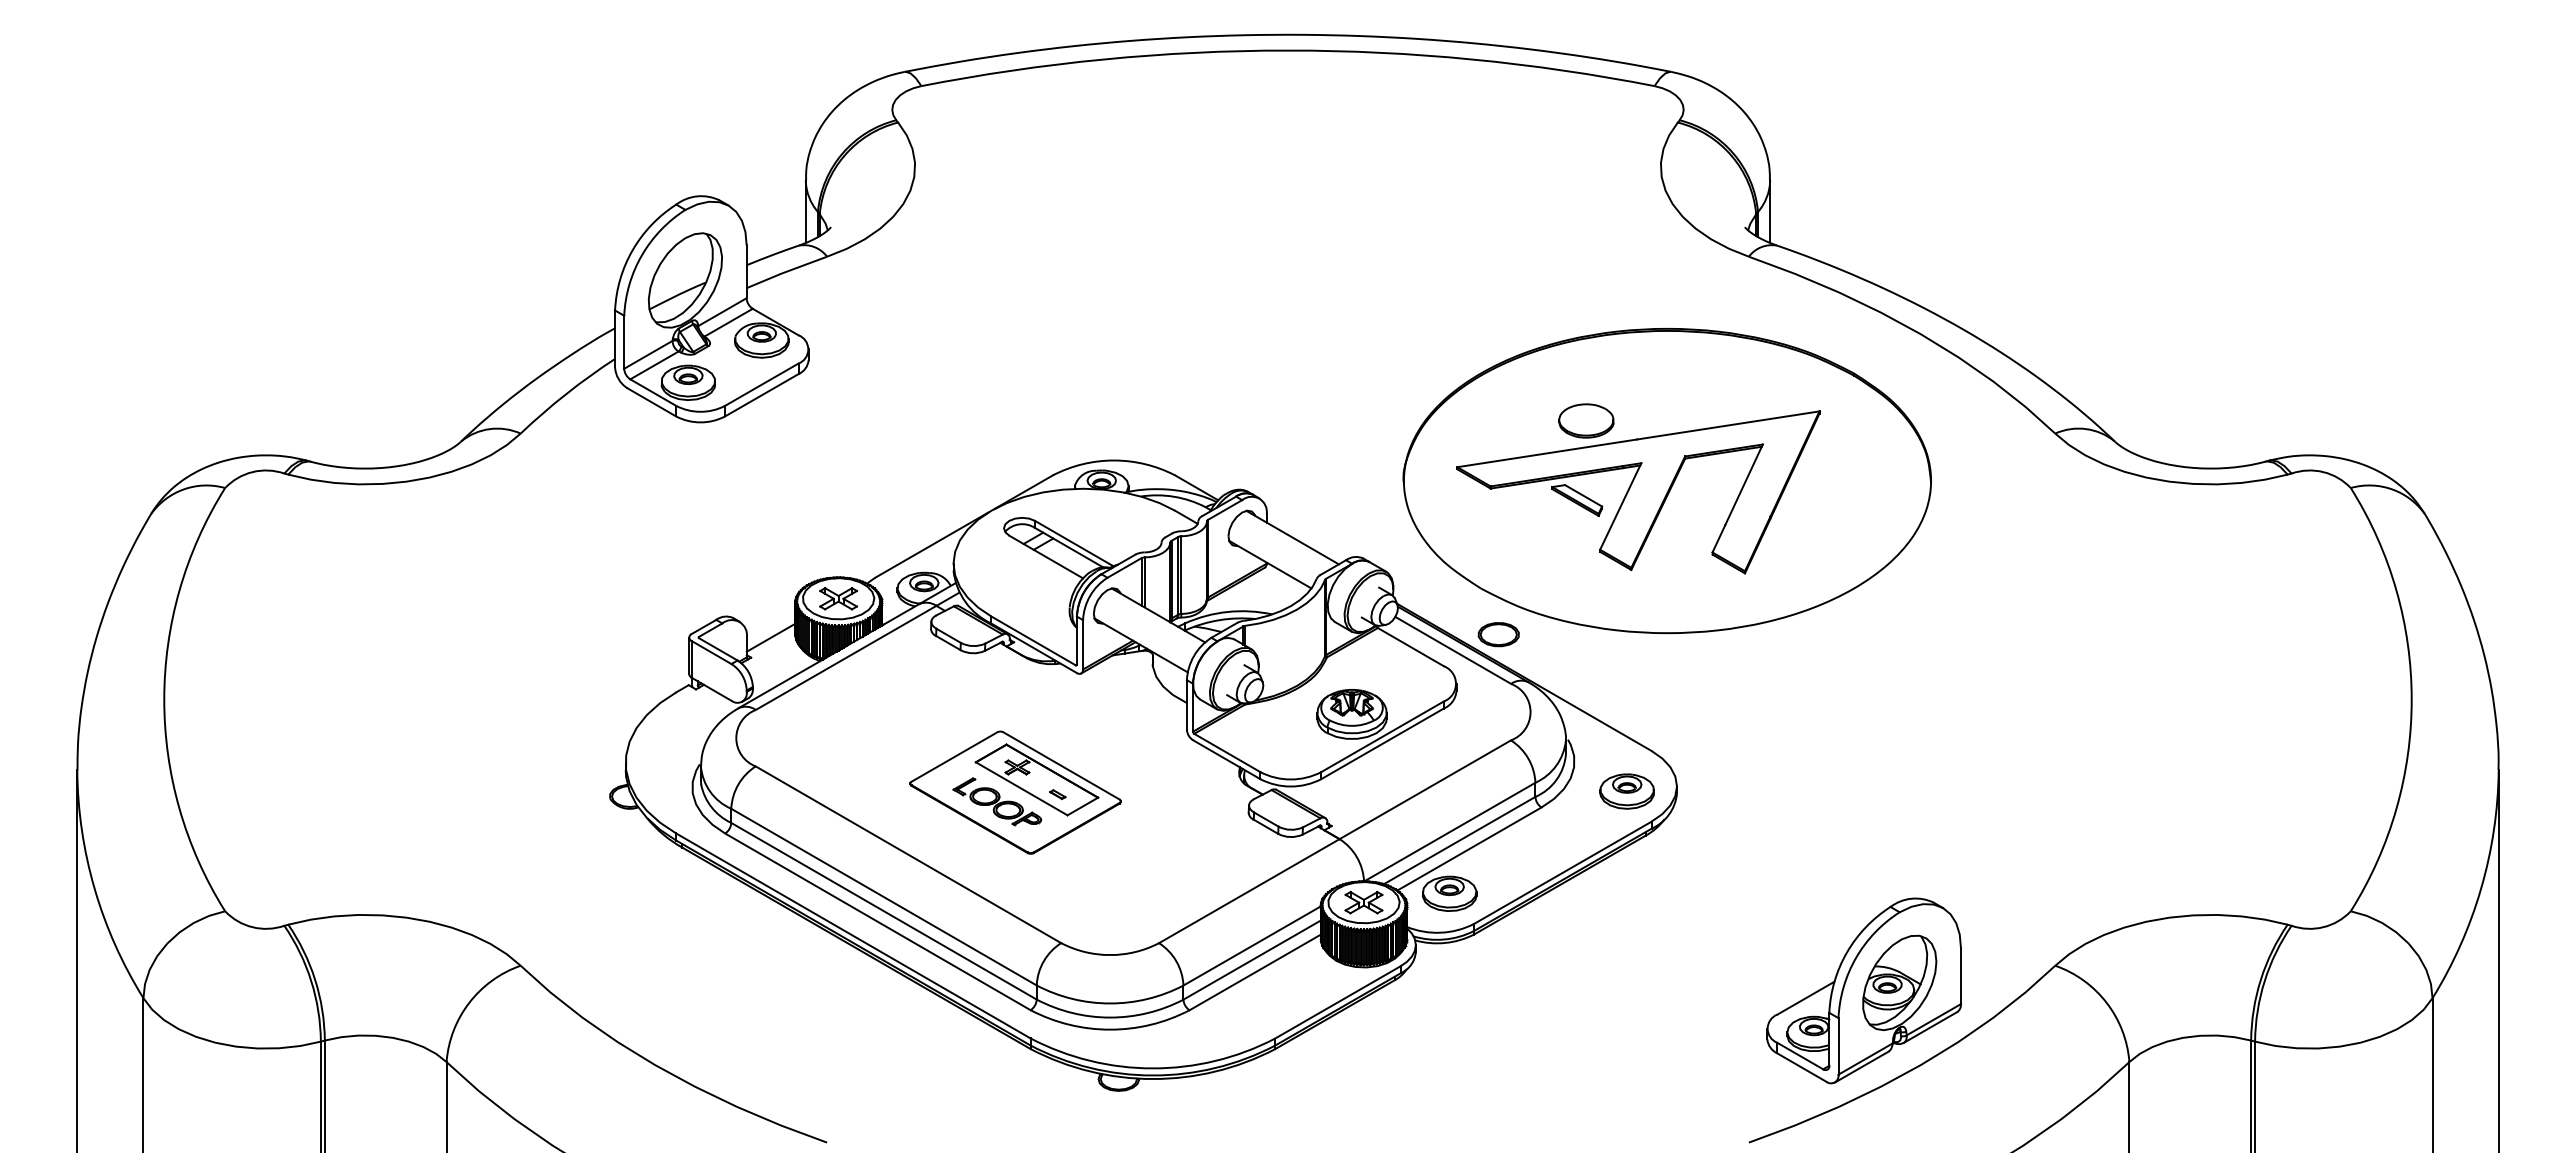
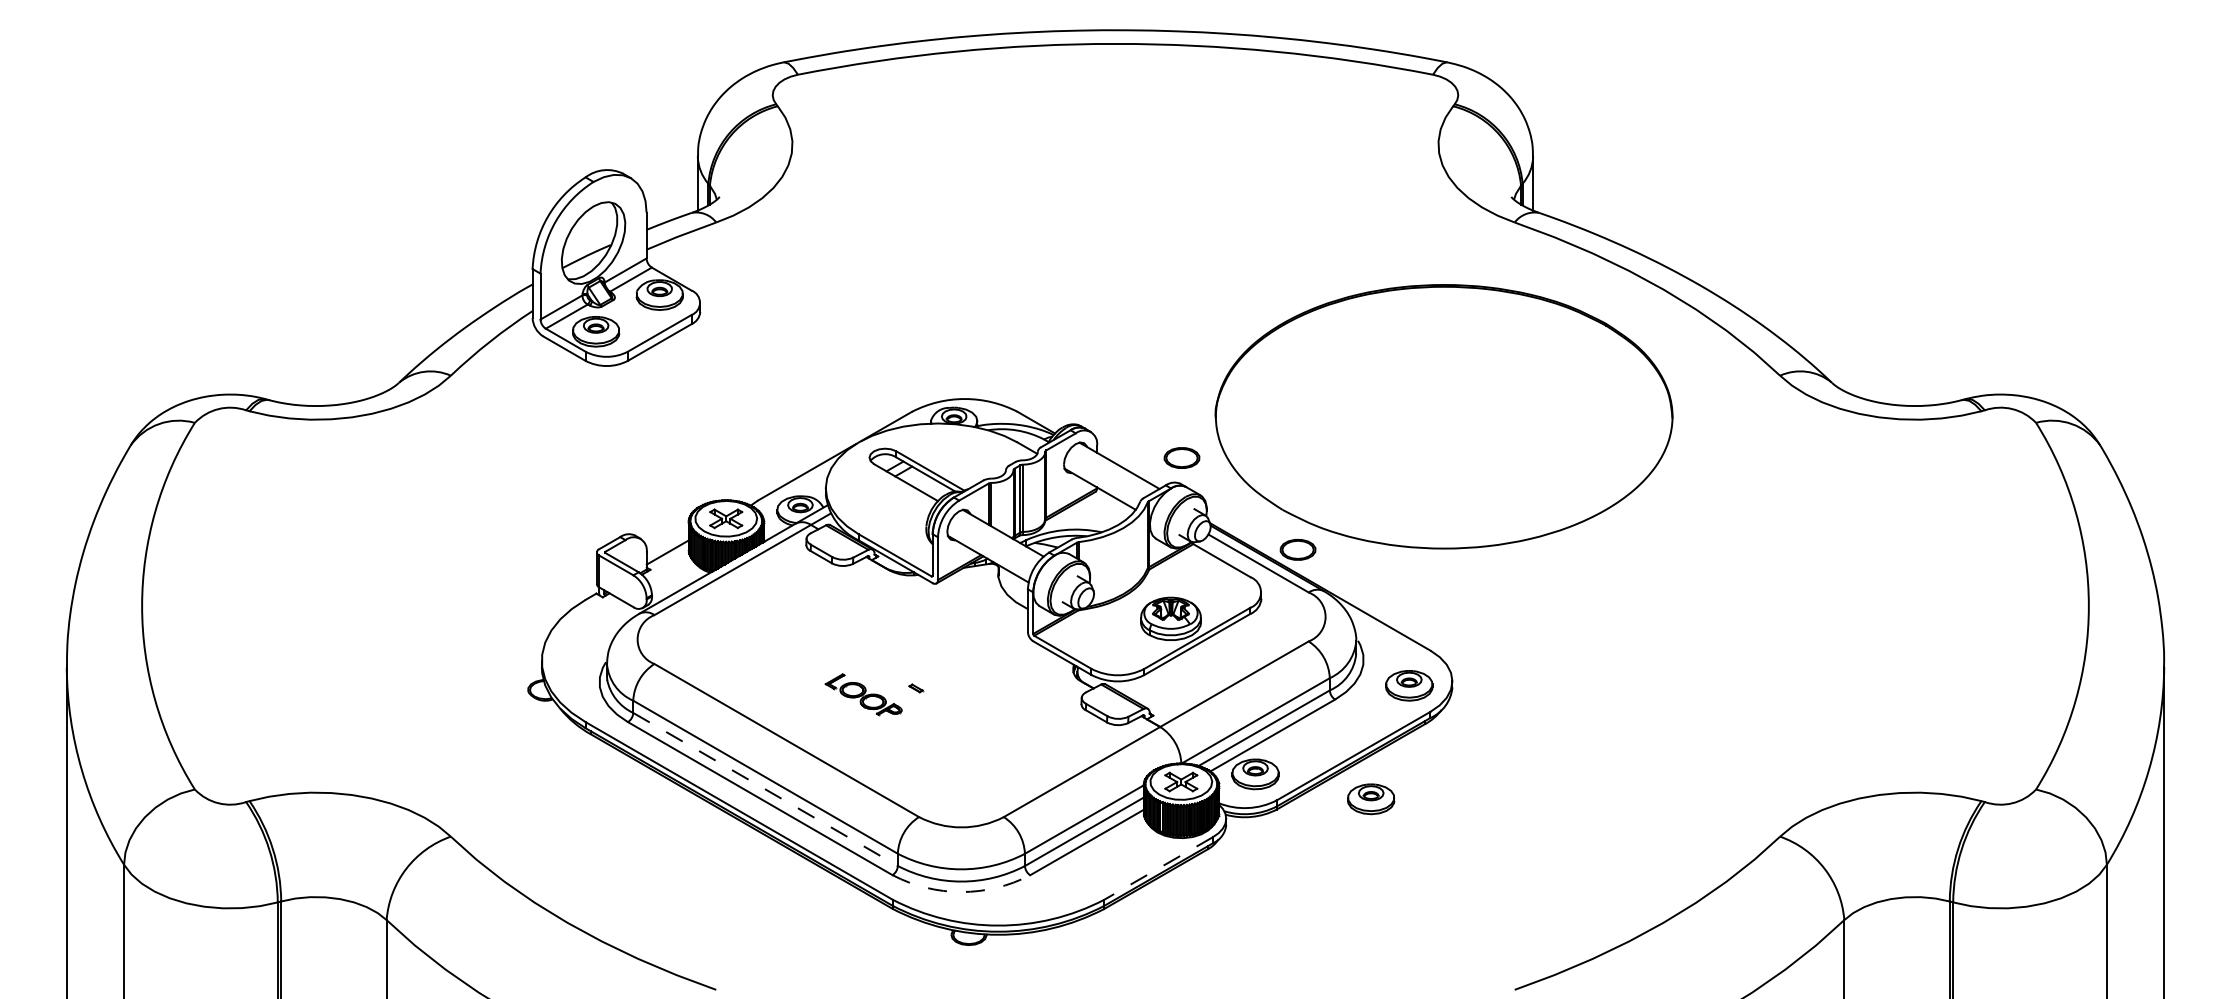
part: (1638, 488) -> (1419, 423), removed
part: (1364, 528) -> (1181, 457), added
part: (1015, 792) -> (879, 686), removed
line: (884, 911) -> (765, 789), solid -> dashed
part: (1582, 922) -> (1370, 799), added
part: (1863, 990) -> (1613, 858), removed
line: (1337, 1002) -> (1158, 868), solid -> dashed
arc: (1110, 1029) -> (961, 891), solid -> dashed

